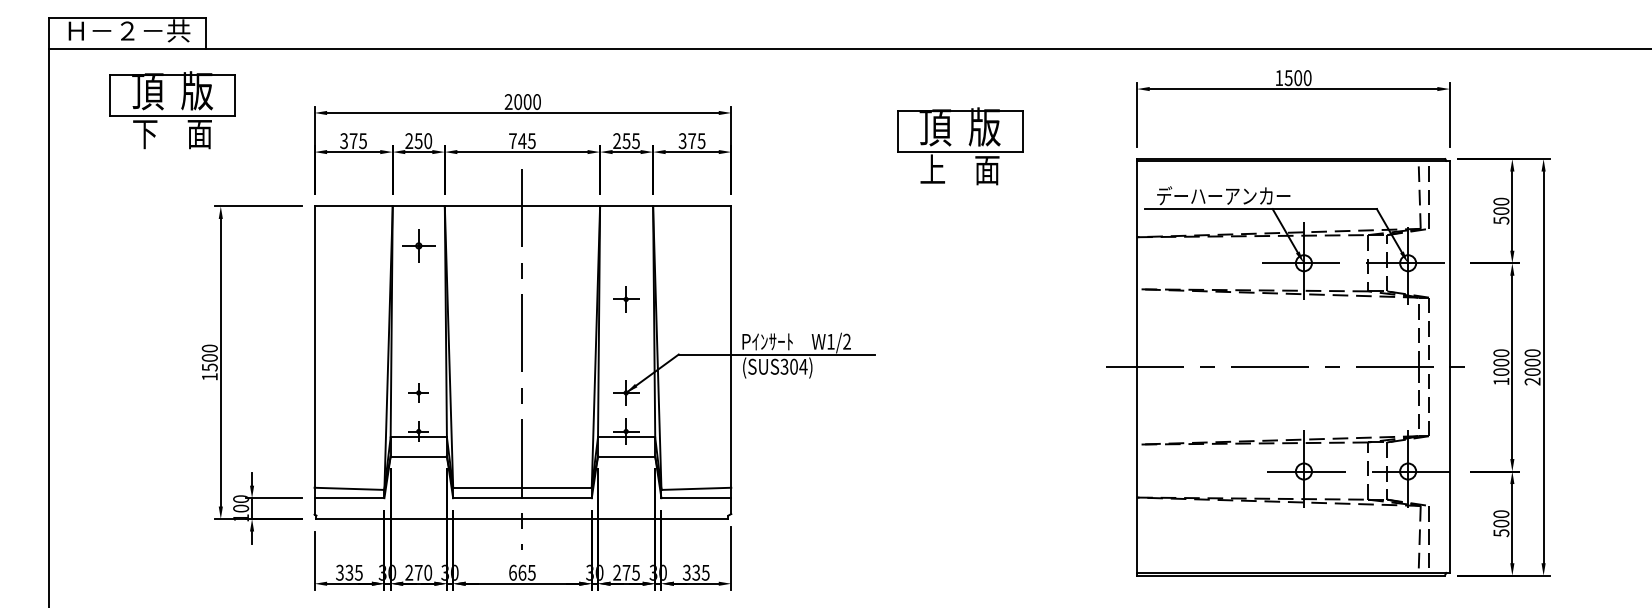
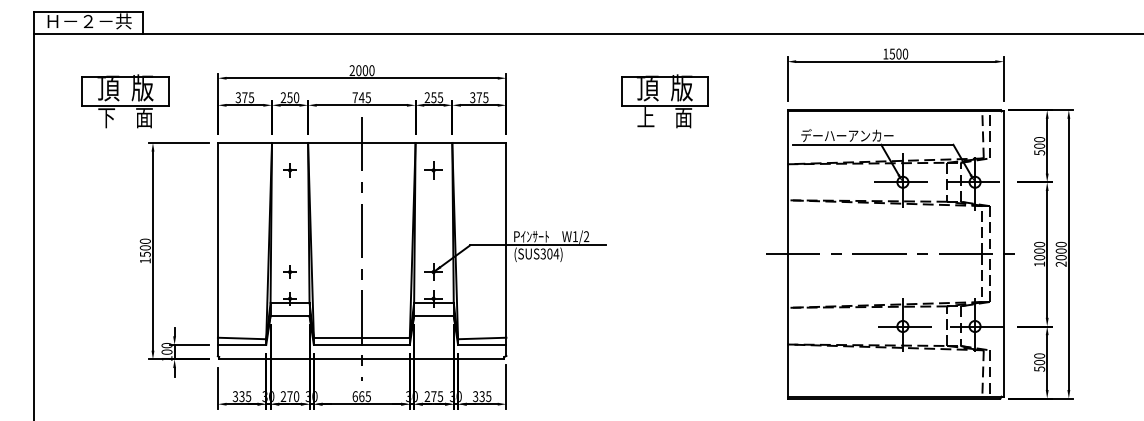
part: (172, 110) -> (125, 101), moved
part: (417, 246) -> (289, 170), size x0.62
part: (625, 299) -> (433, 170), moved

